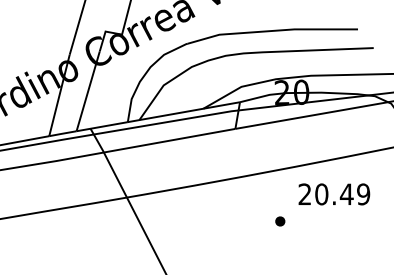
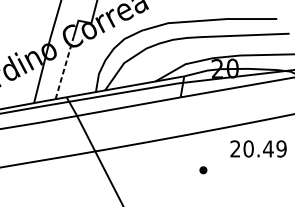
line: (88, 91) -> (64, 67), solid -> dashed
part: (280, 221) -> (203, 170), moved

